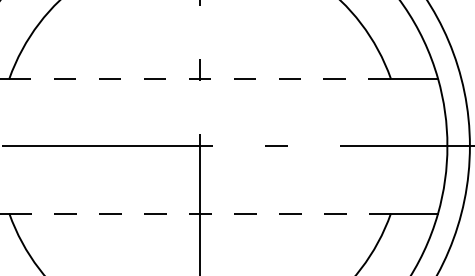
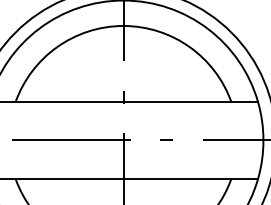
line: (200, 79) -> (123, 102), dashed -> solid
line: (200, 213) -> (123, 178), dashed -> solid

